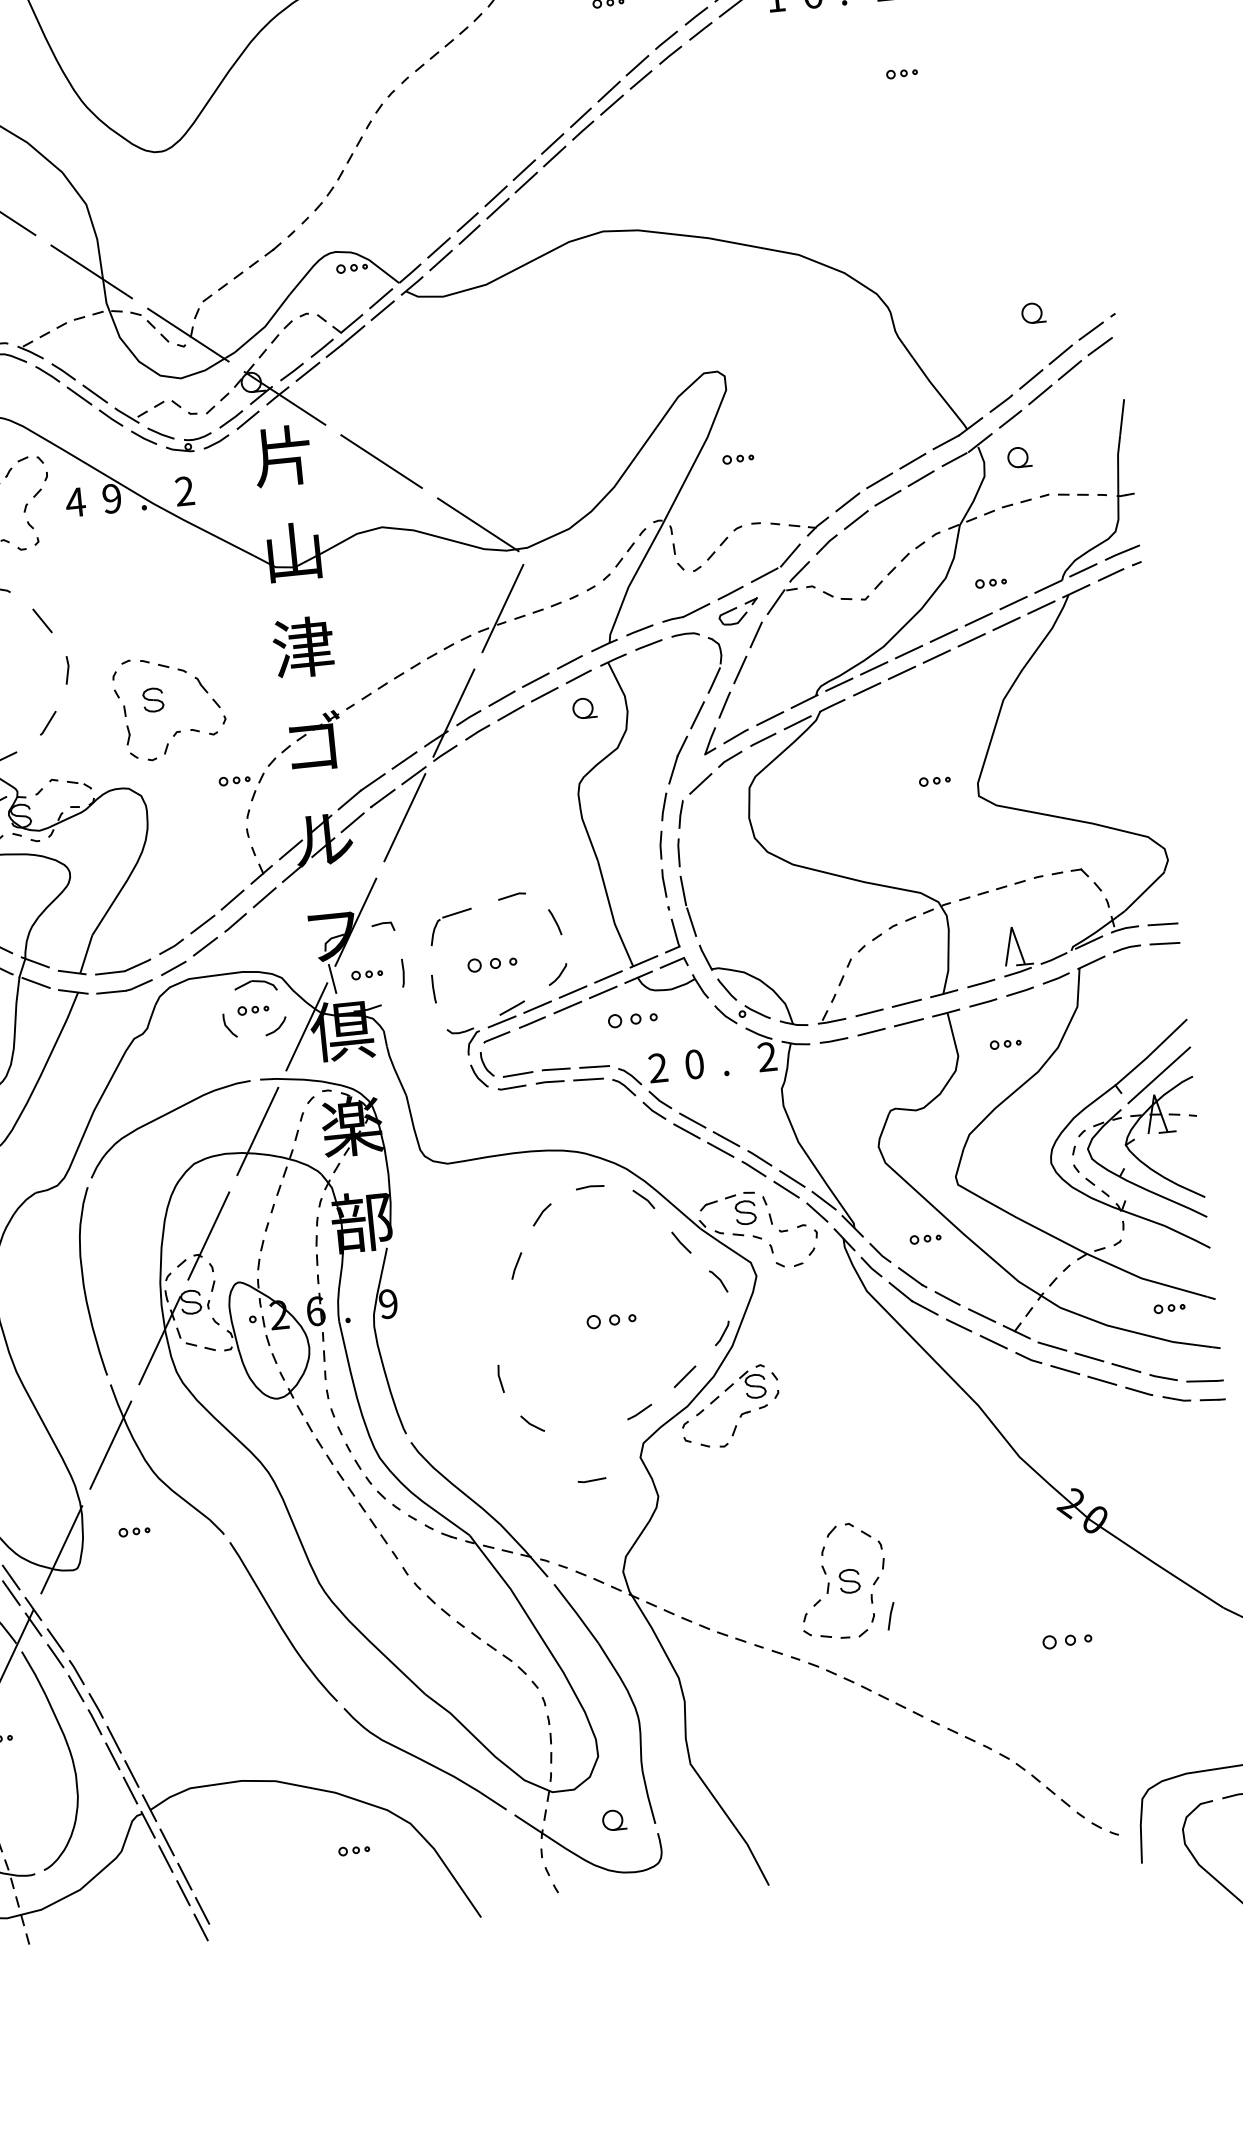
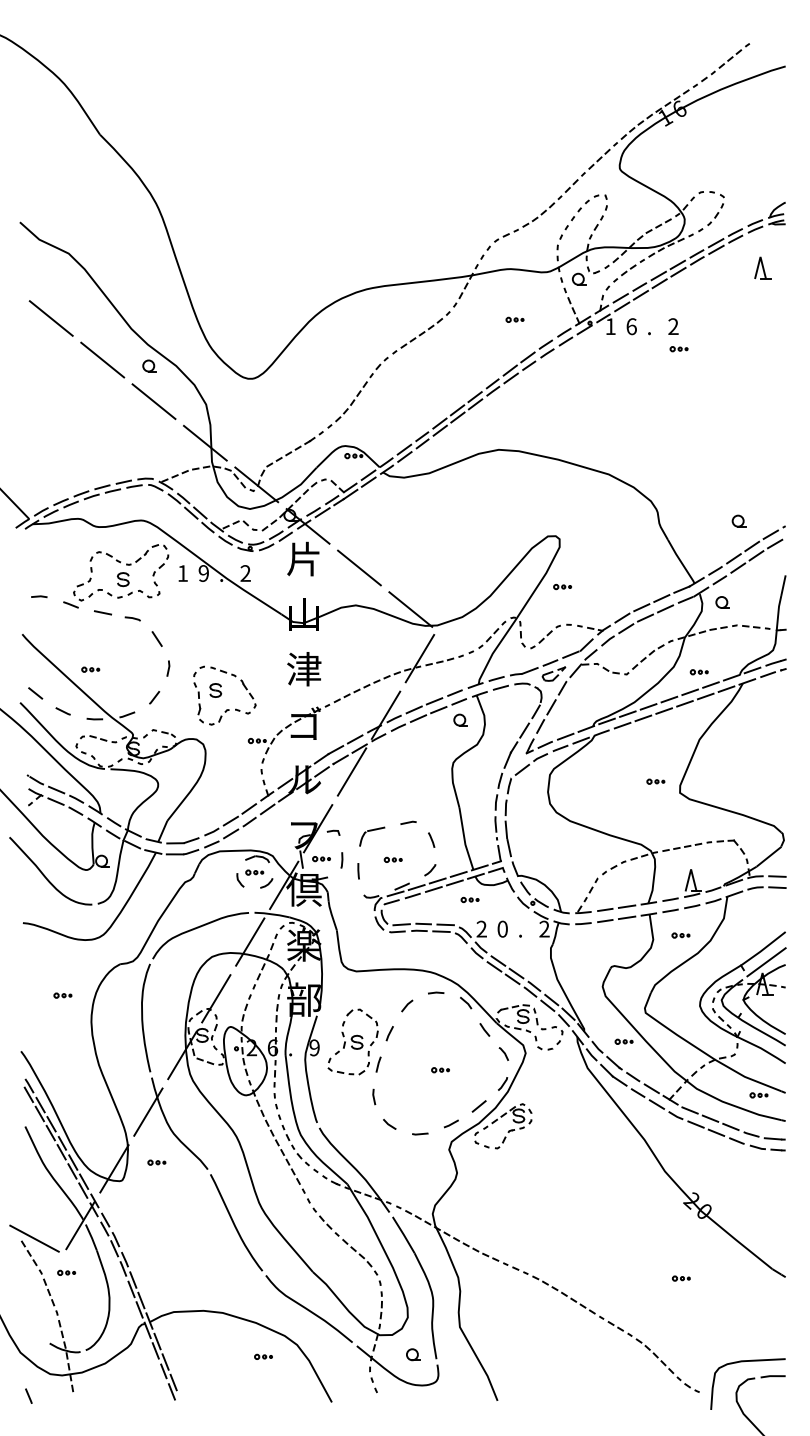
part: (901, 74) -> (678, 349), moved
text: (74, 502) -> (182, 573), 4 -> 1
part: (490, 962) -> (392, 859), size x0.62
part: (631, 1018) -> (469, 899), size x0.62
part: (611, 1321) -> (440, 1070), size x0.62
line: (592, 1479) -> (420, 1133), moved
part: (845, 1580) -> (354, 1041), moved
part: (1065, 1640) -> (680, 1278), size x0.62

